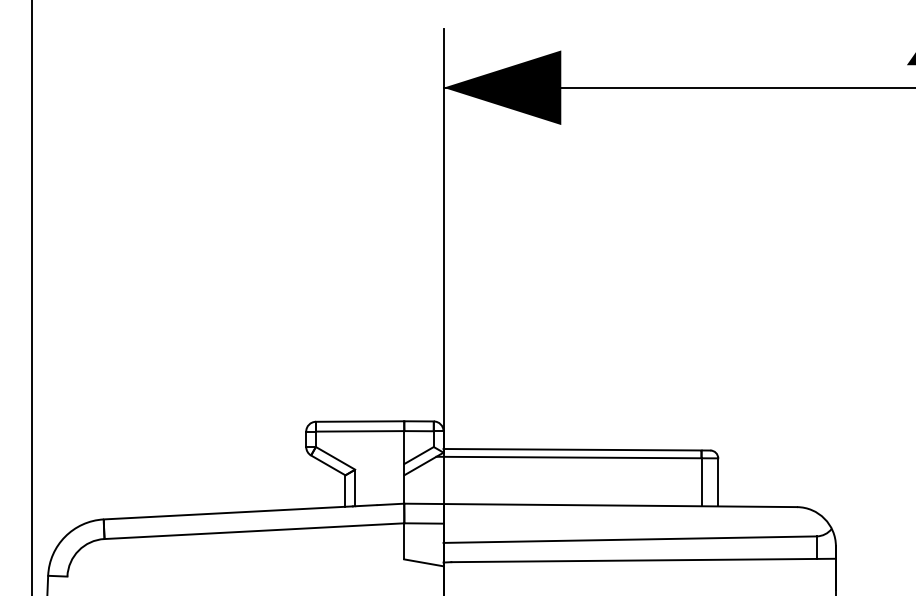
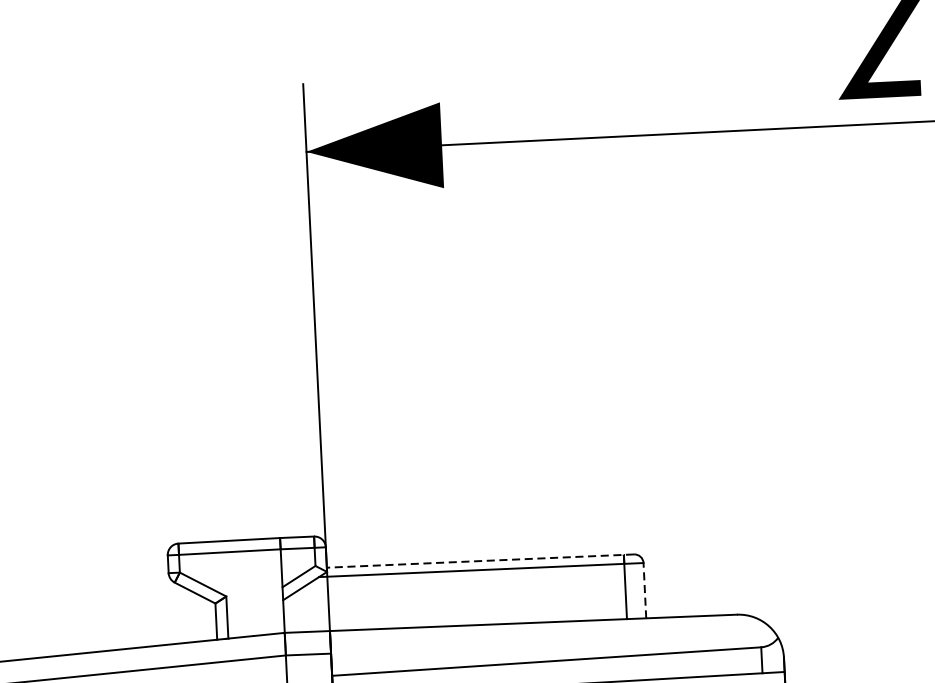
line: (576, 449) -> (479, 560), solid -> dashed
line: (718, 481) -> (645, 589), solid -> dashed

